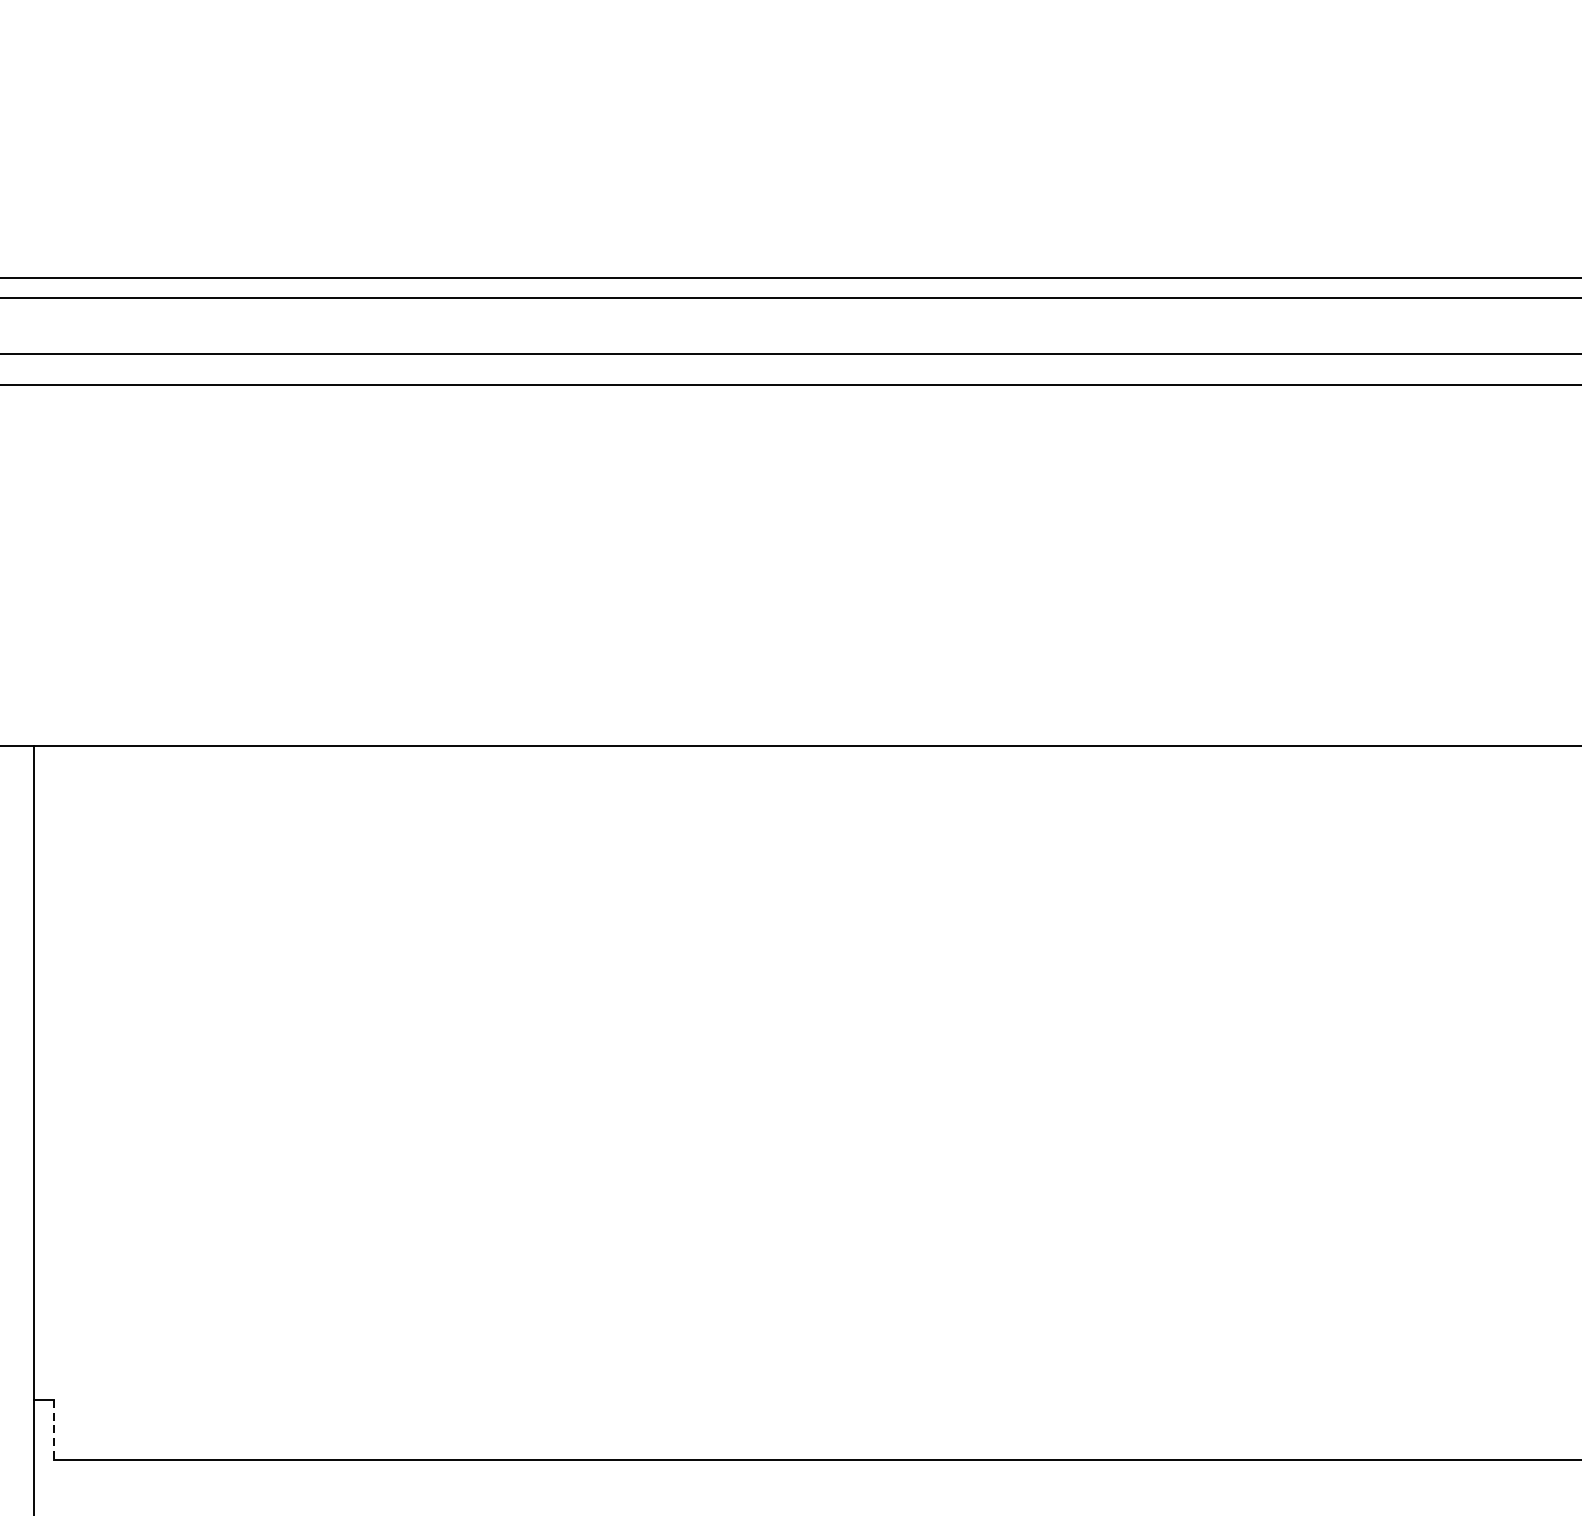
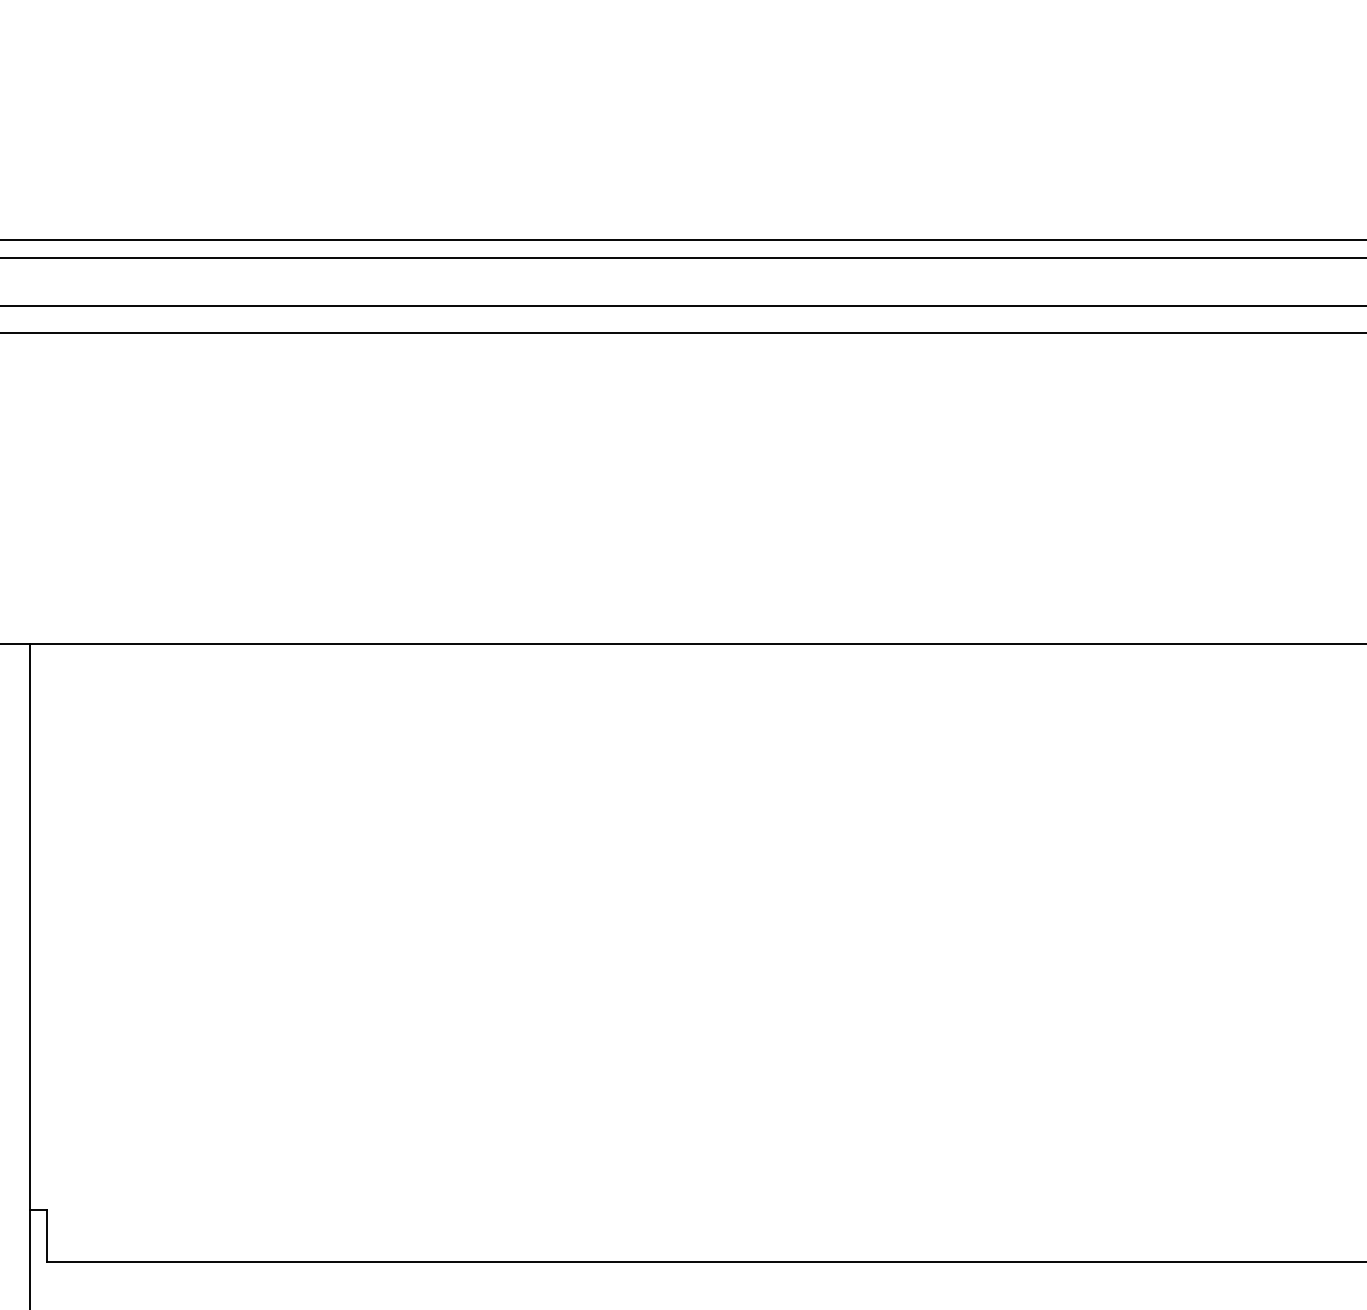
line: (53, 1429) -> (46, 1235), dashed -> solid

